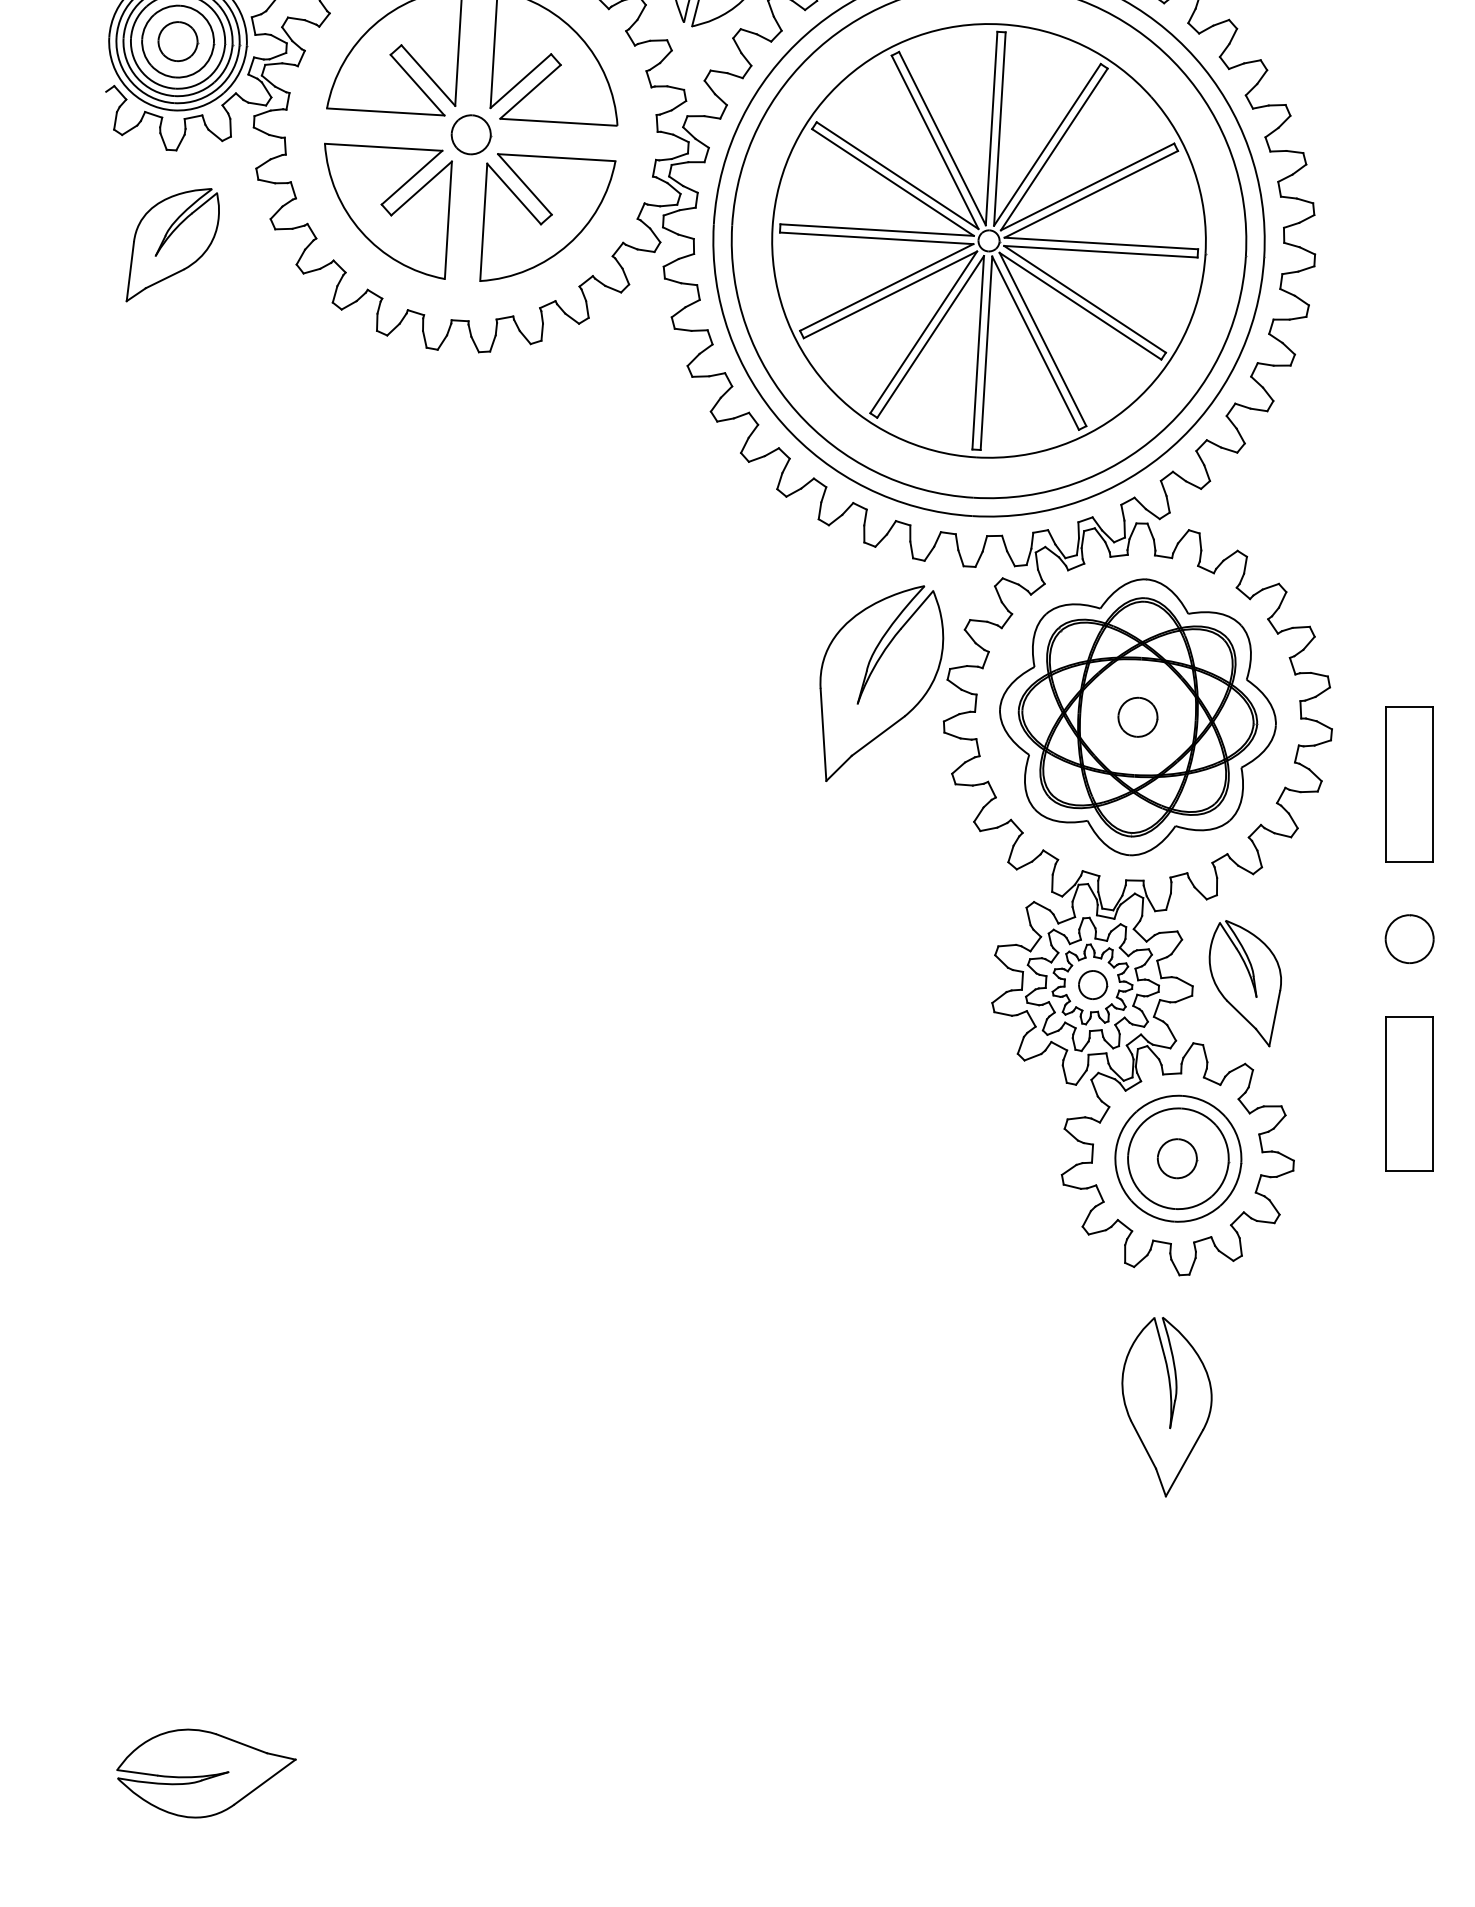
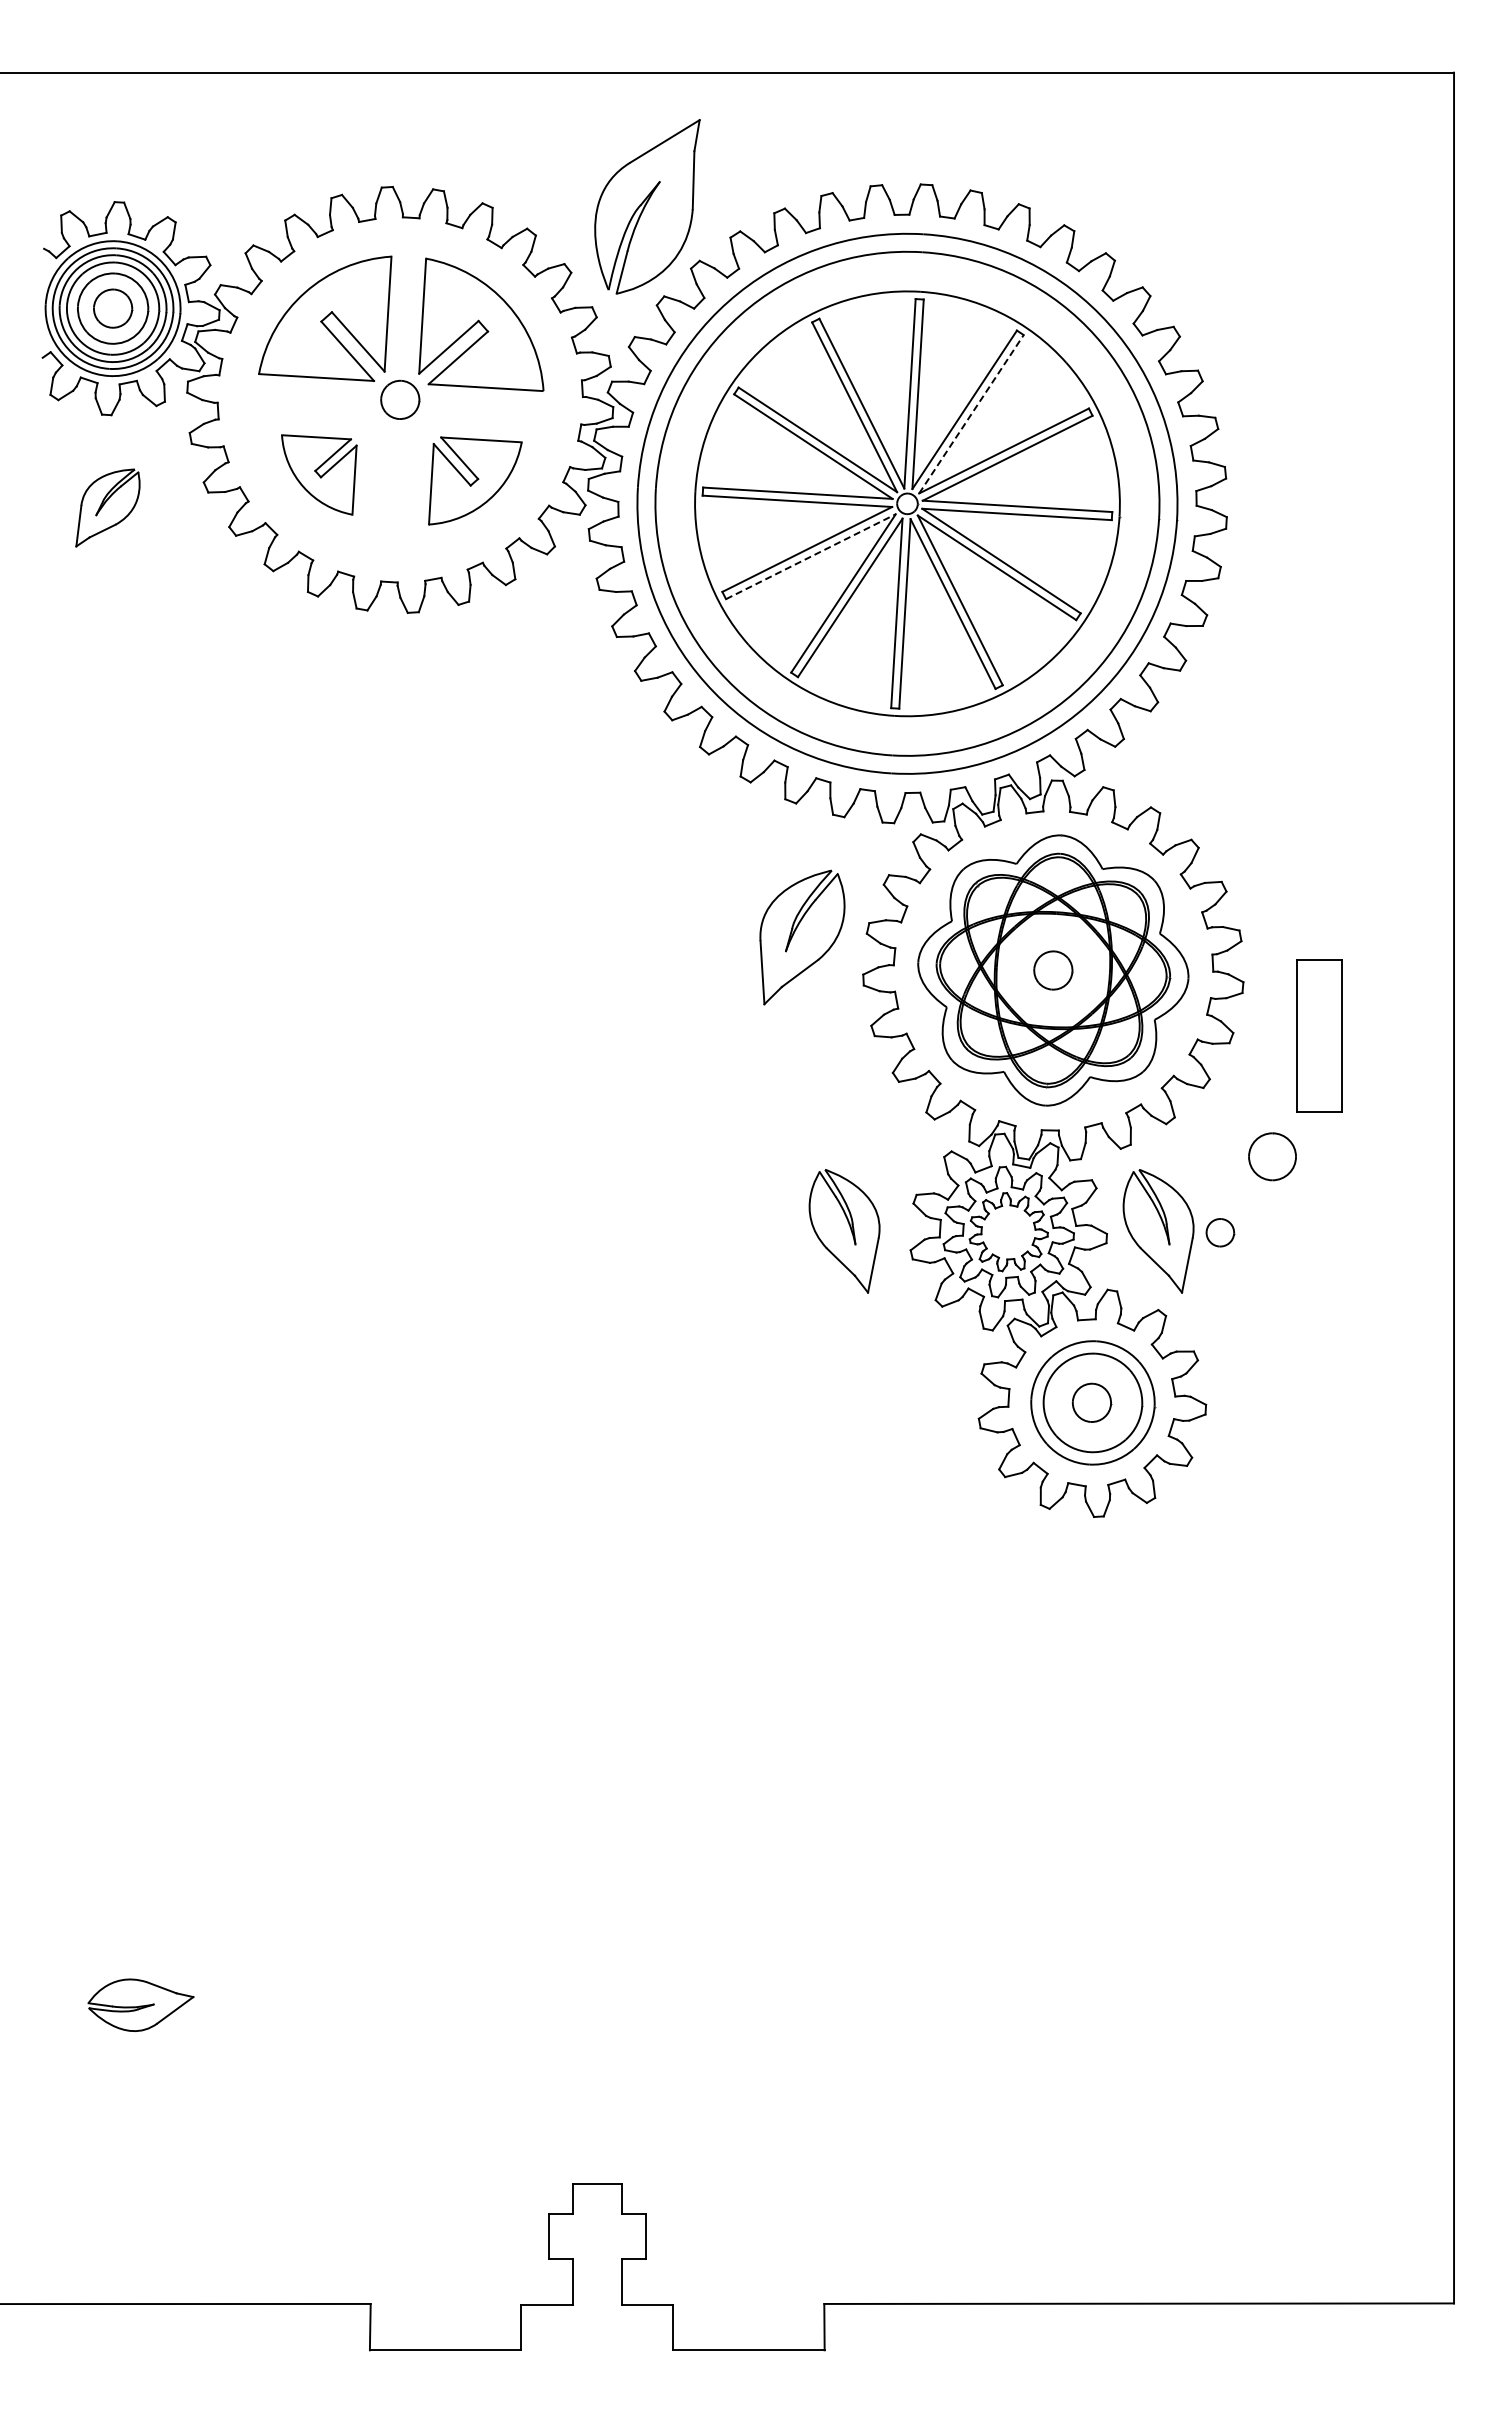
line: (1054, 149) -> (971, 414), solid -> dashed
part: (388, 210) -> (319, 474), size x0.6
part: (548, 217) -> (475, 480), size x0.7
part: (172, 244) -> (107, 507), size x0.7
line: (890, 294) -> (810, 556), solid -> dashed
part: (881, 683) -> (802, 937), size x0.7
part: (1409, 938) -> (1272, 1156), moved
part: (924, 983) -> (844, 1231), added
part: (1093, 984) -> (1220, 1232), moved
part: (1409, 1094) -> (1319, 1339), removed
part: (1166, 1406) -> (1081, 1645), removed
part: (206, 1773) -> (140, 2005), size x0.6

